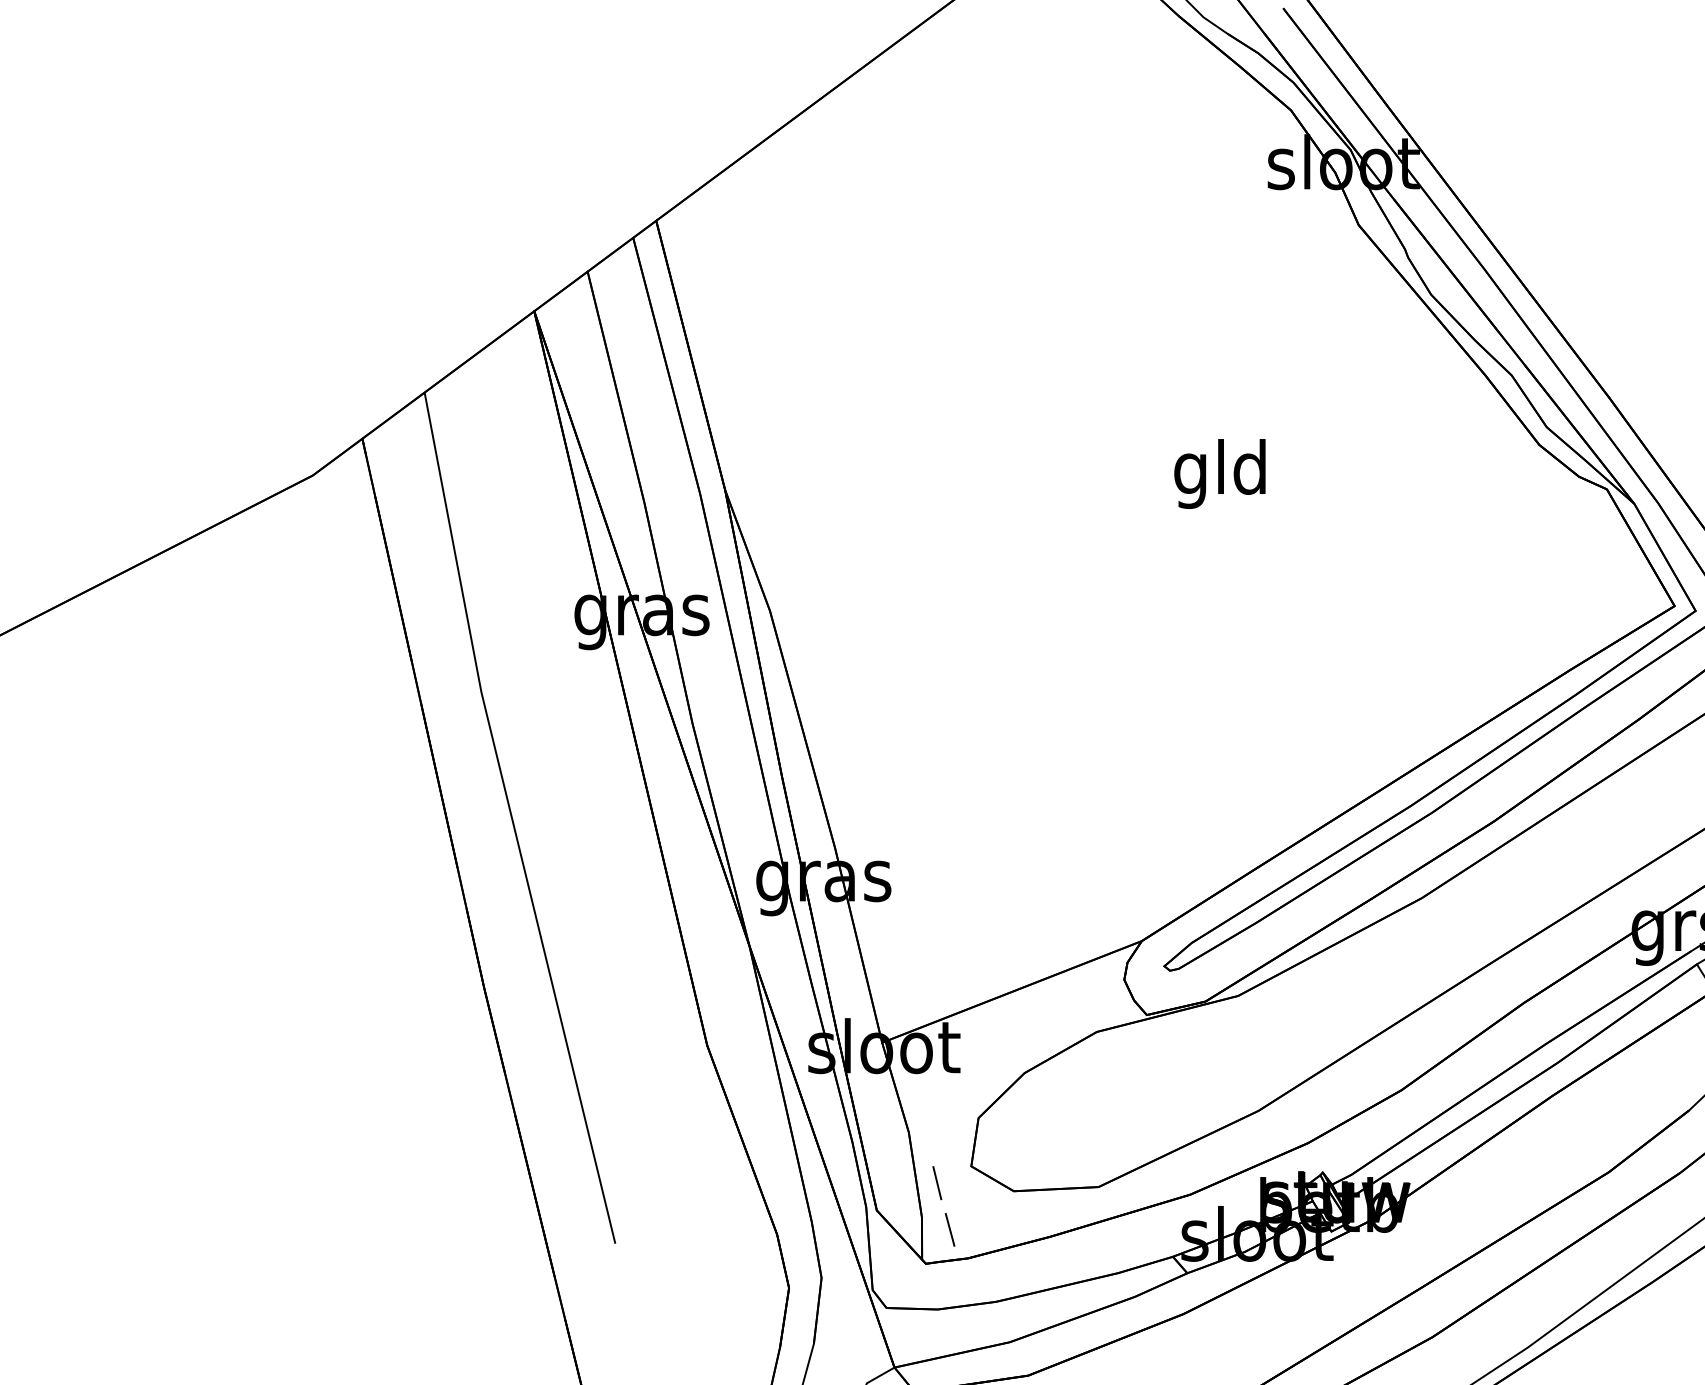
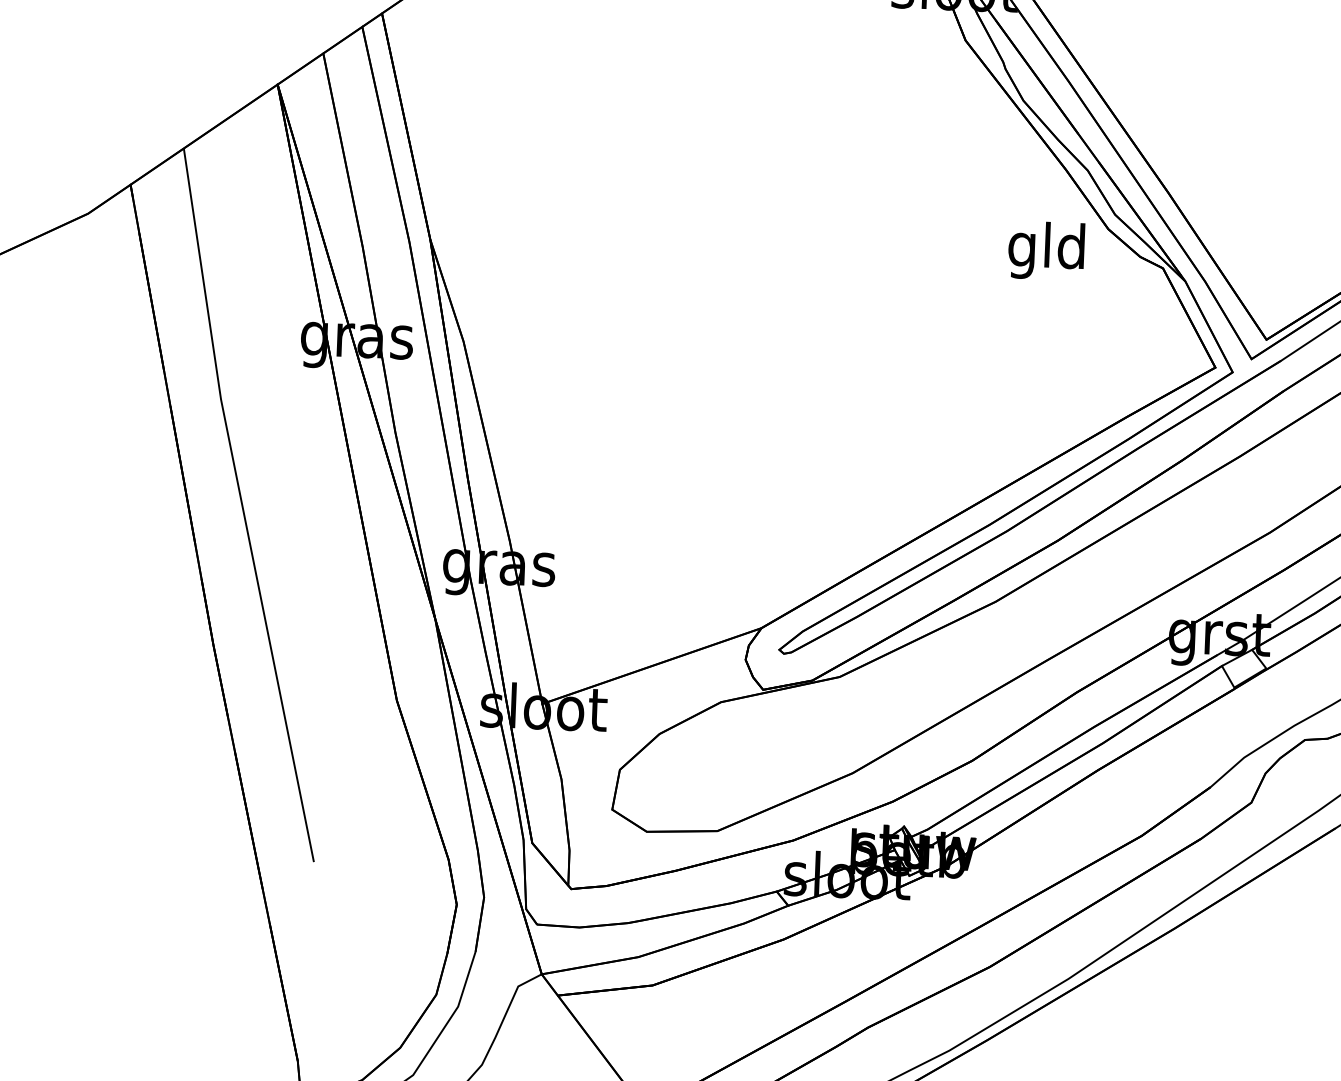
text: (1219, 473) -> (1046, 250), moved
line: (937, 1183) -> (583, 822), removed
line: (949, 1229) -> (592, 861), removed

